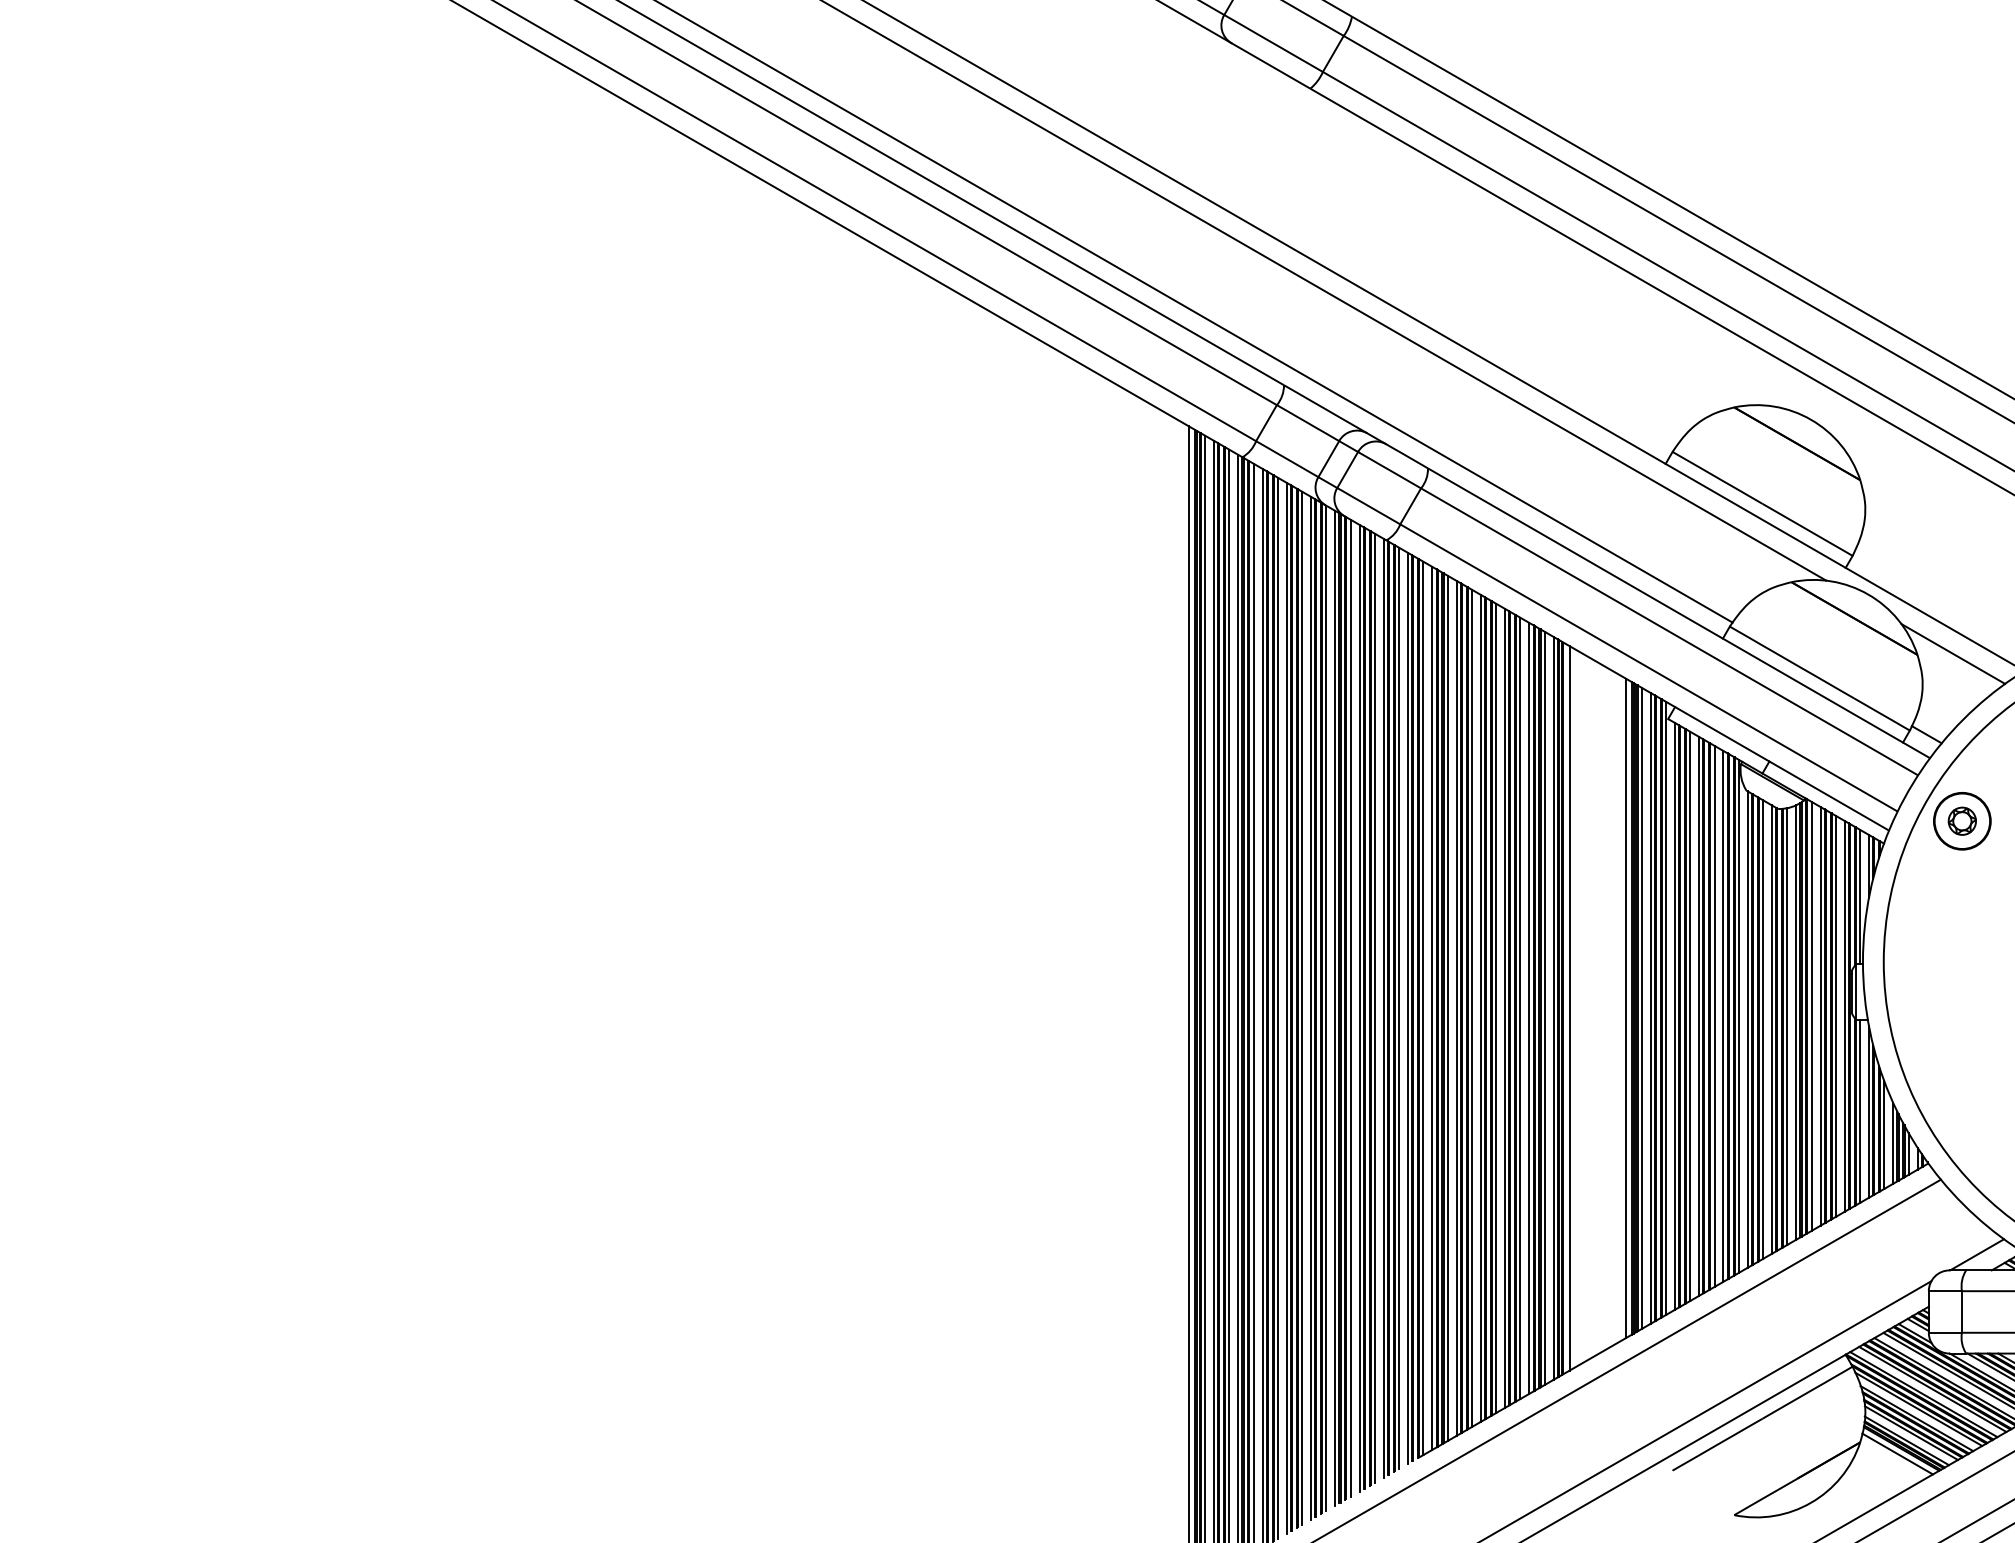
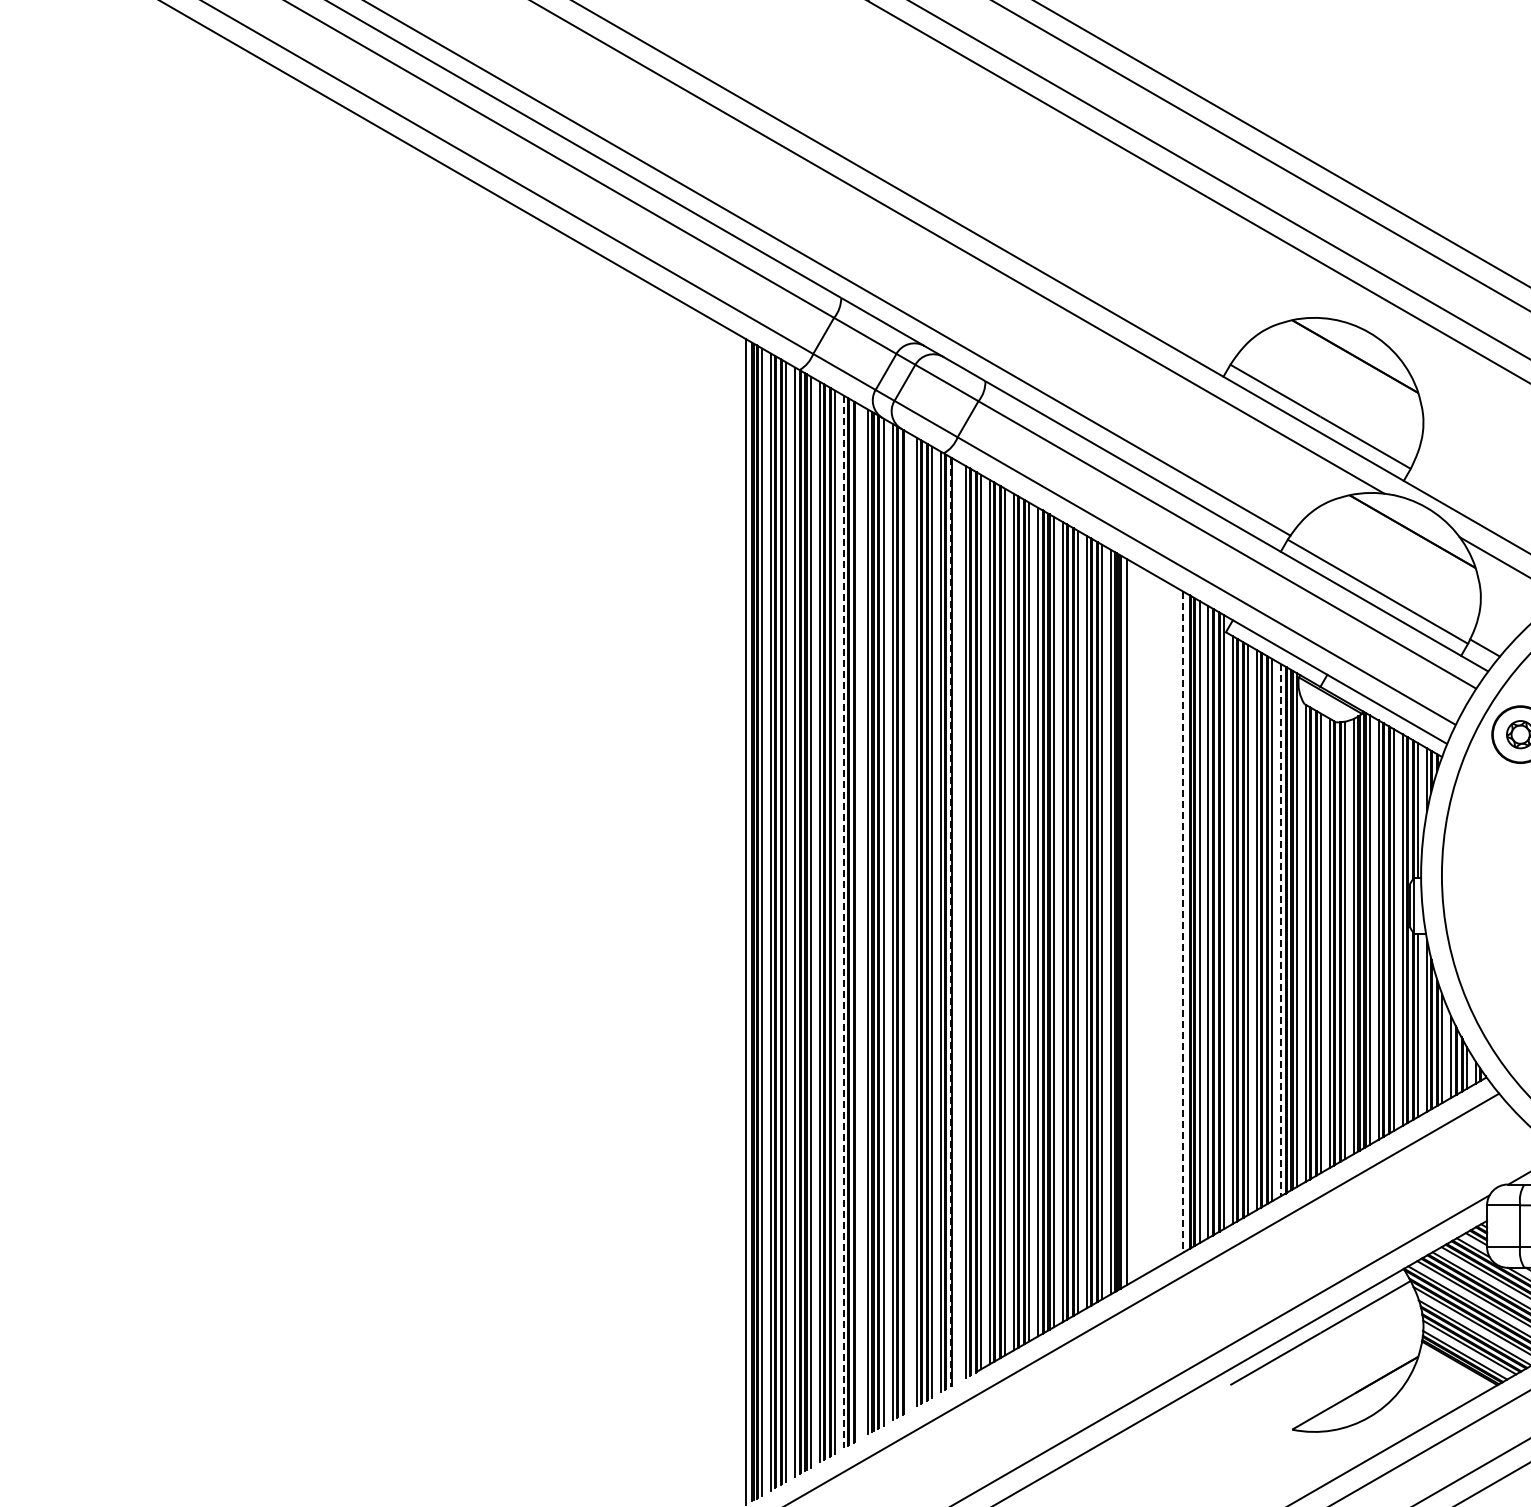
line: (1286, 1008) -> (843, 922), solid -> dashed
line: (1302, 1008) -> (859, 922), removed
line: (1350, 1008) -> (907, 922), removed
line: (1393, 1008) -> (950, 922), solid -> dashed
line: (1399, 1008) -> (956, 922), removed
line: (1625, 1008) -> (1183, 922), solid -> dashed
line: (1723, 1016) -> (1281, 930), solid -> dashed
line: (1897, 1453) -> (1455, 1367), removed

